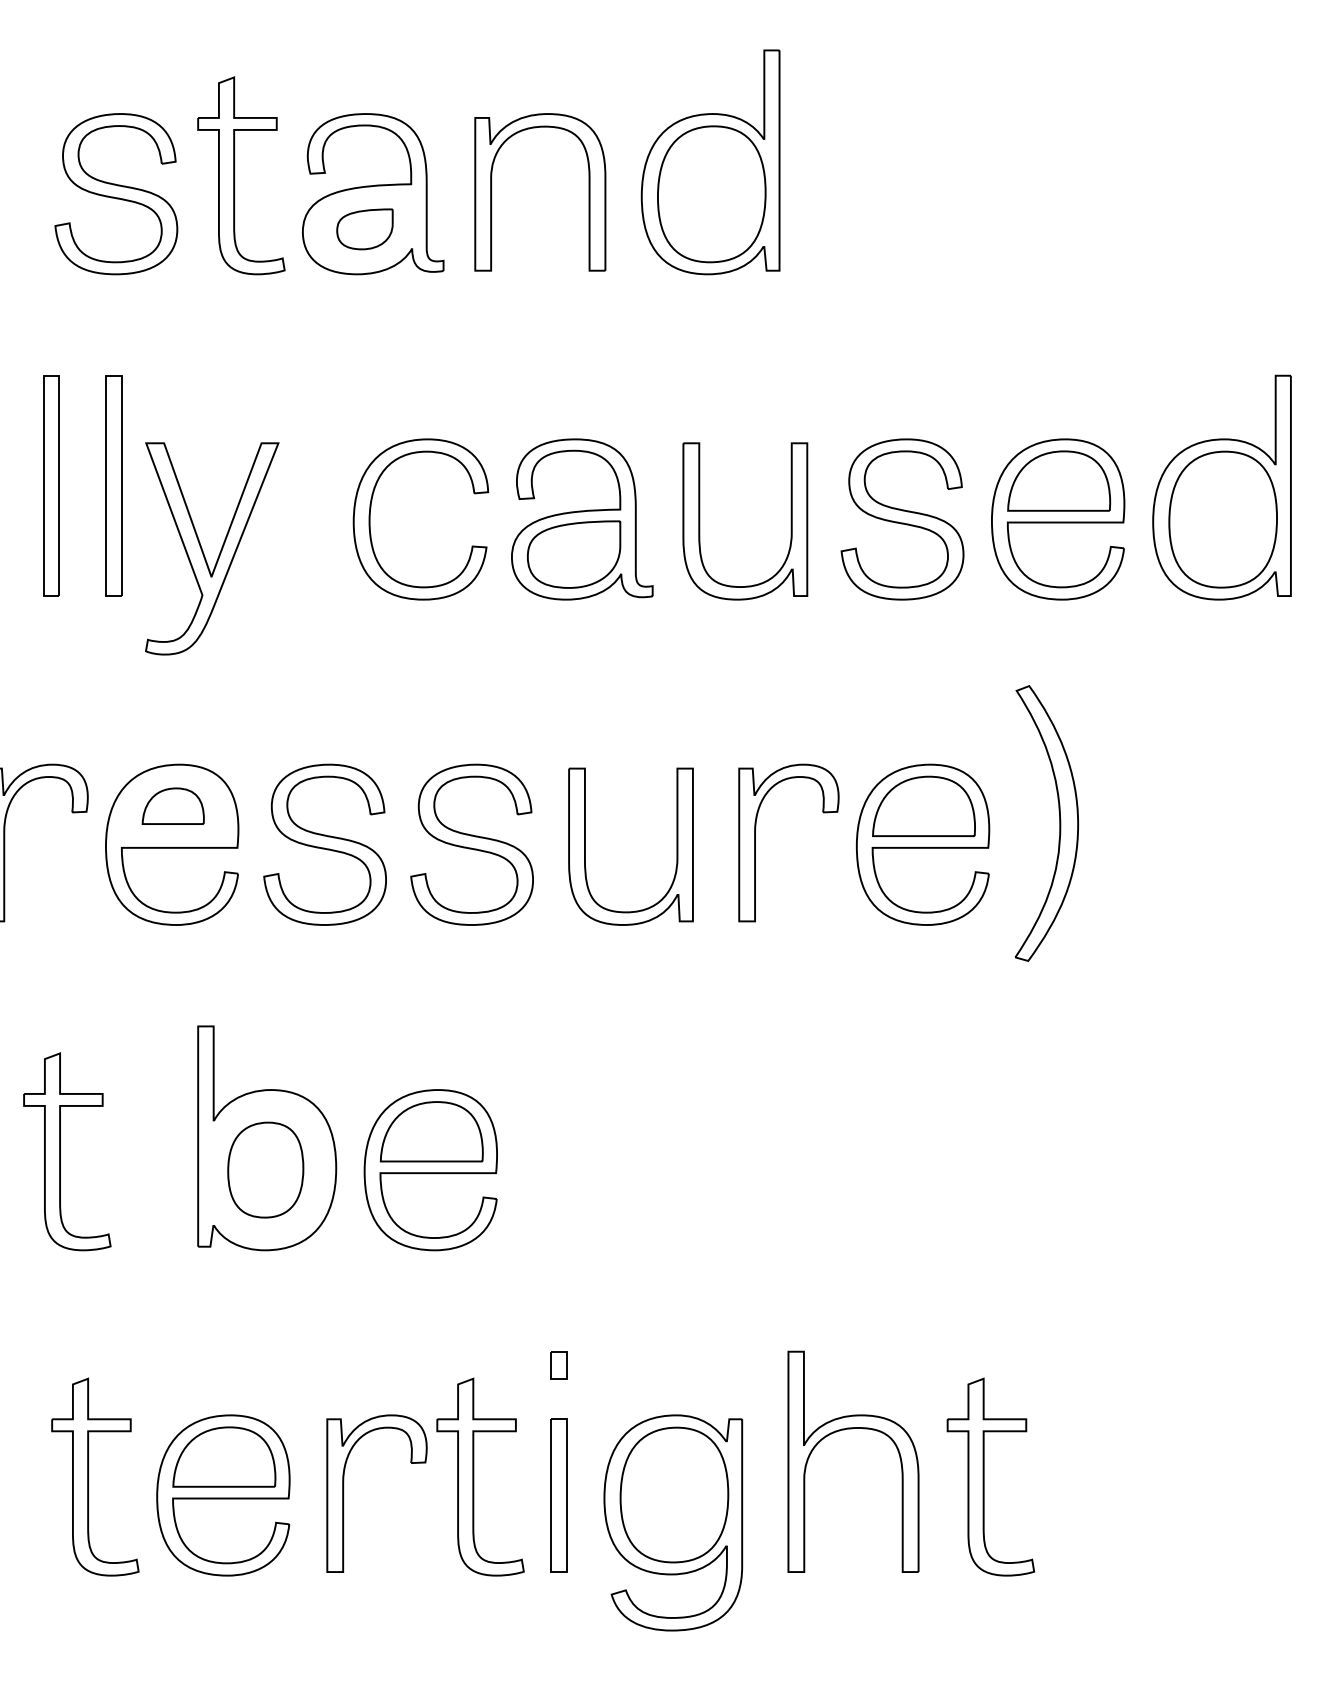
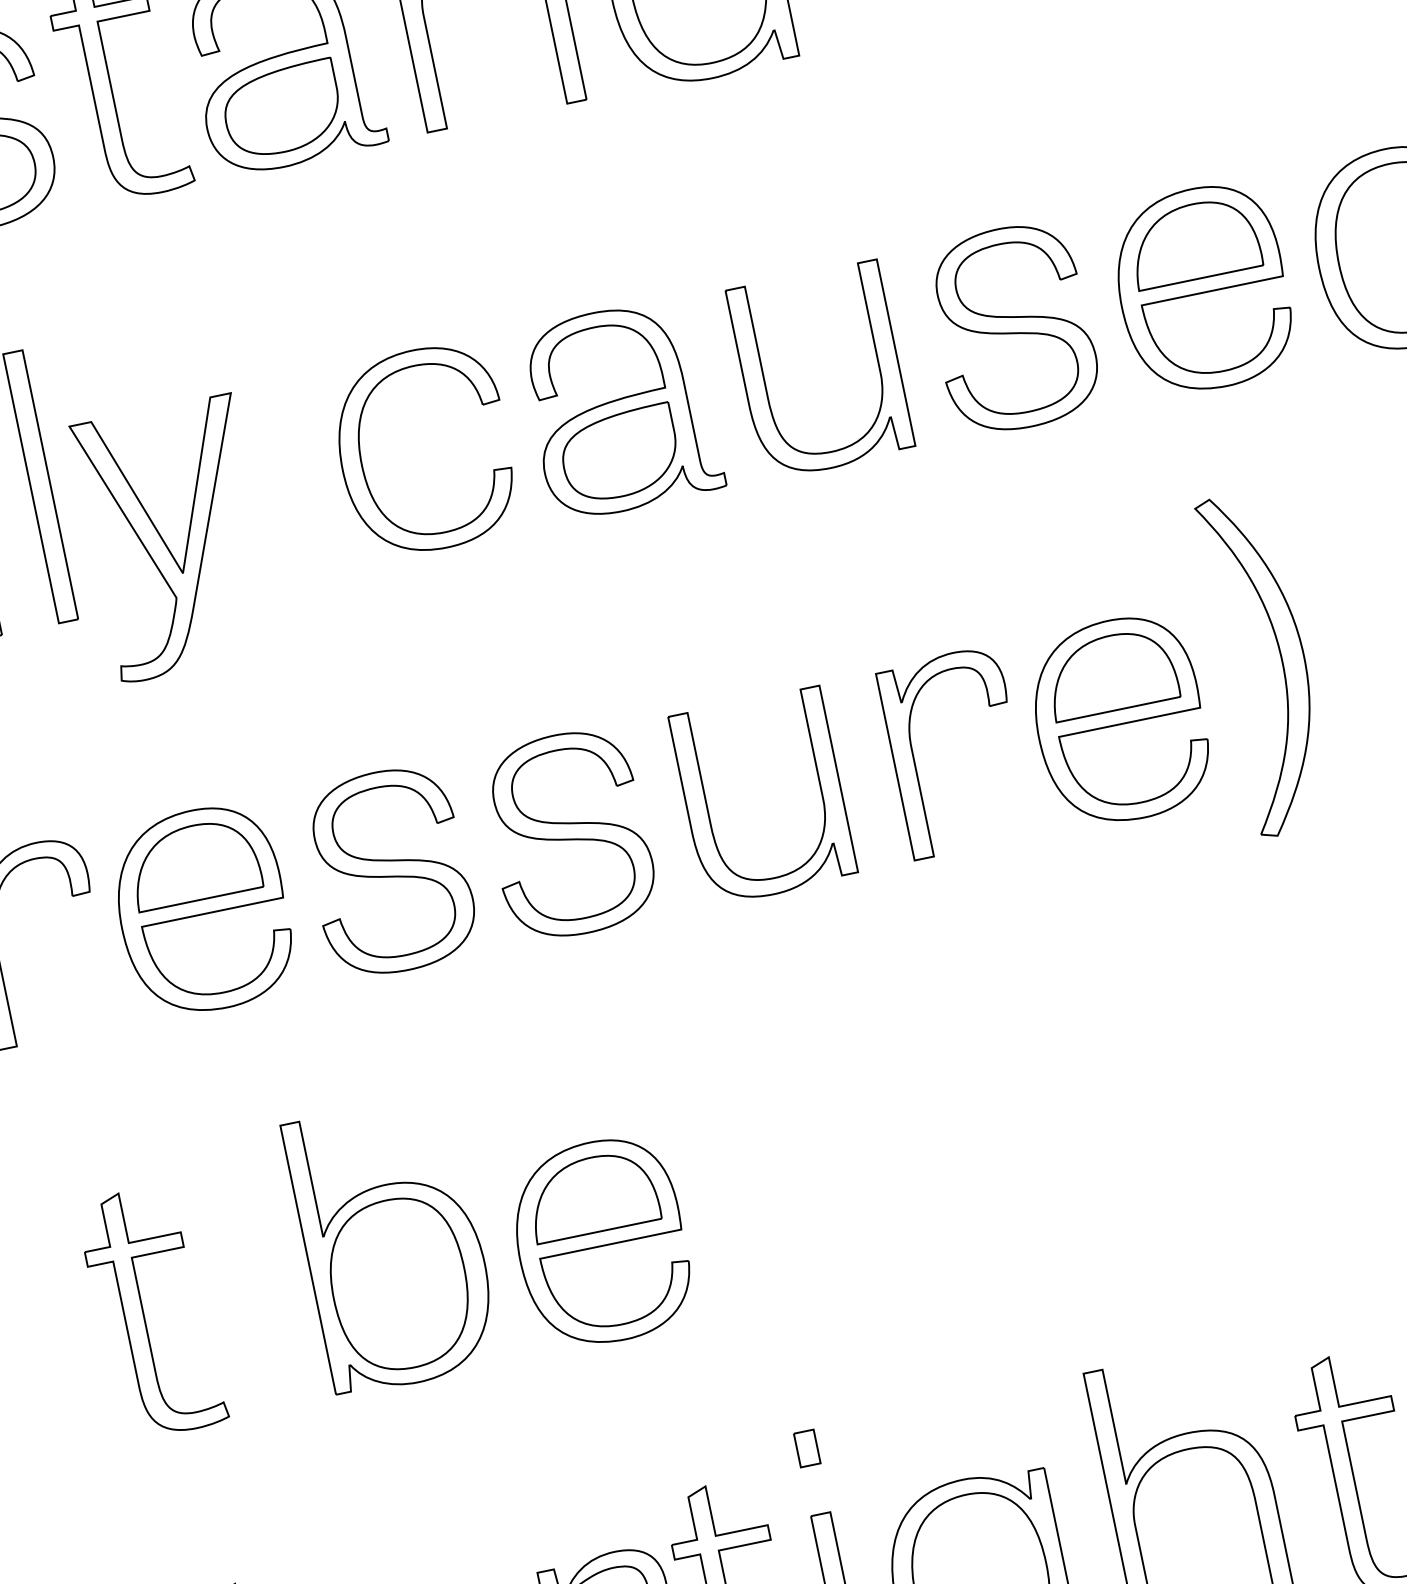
part: (364, 229) -> (281, 110), size x1.67
part: (173, 805) -> (194, 862), size x1.67
part: (265, 1169) -> (398, 1283), size x1.43

